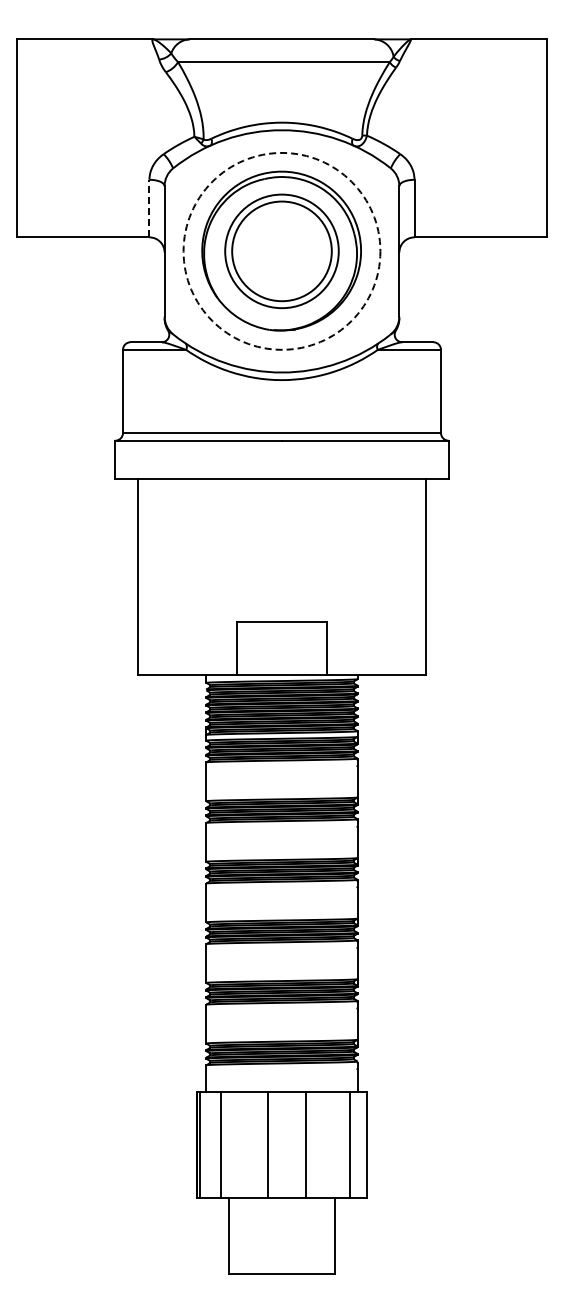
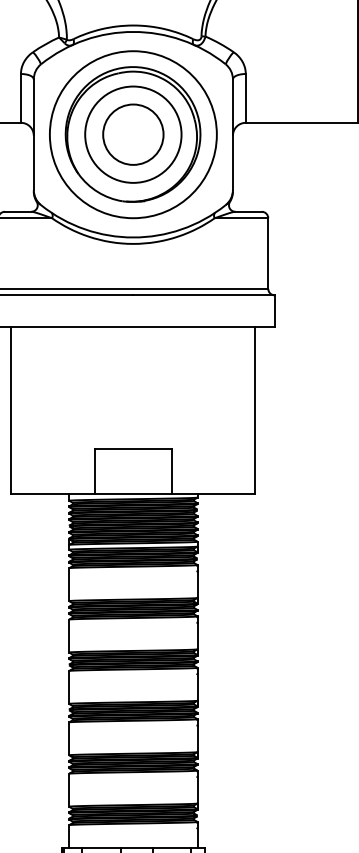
line: (149, 208) -> (20, 98), dashed -> solid
circle: (281, 250) -> (132, 133), dashed -> solid
circle: (281, 250) -> (132, 133), size x0.71

